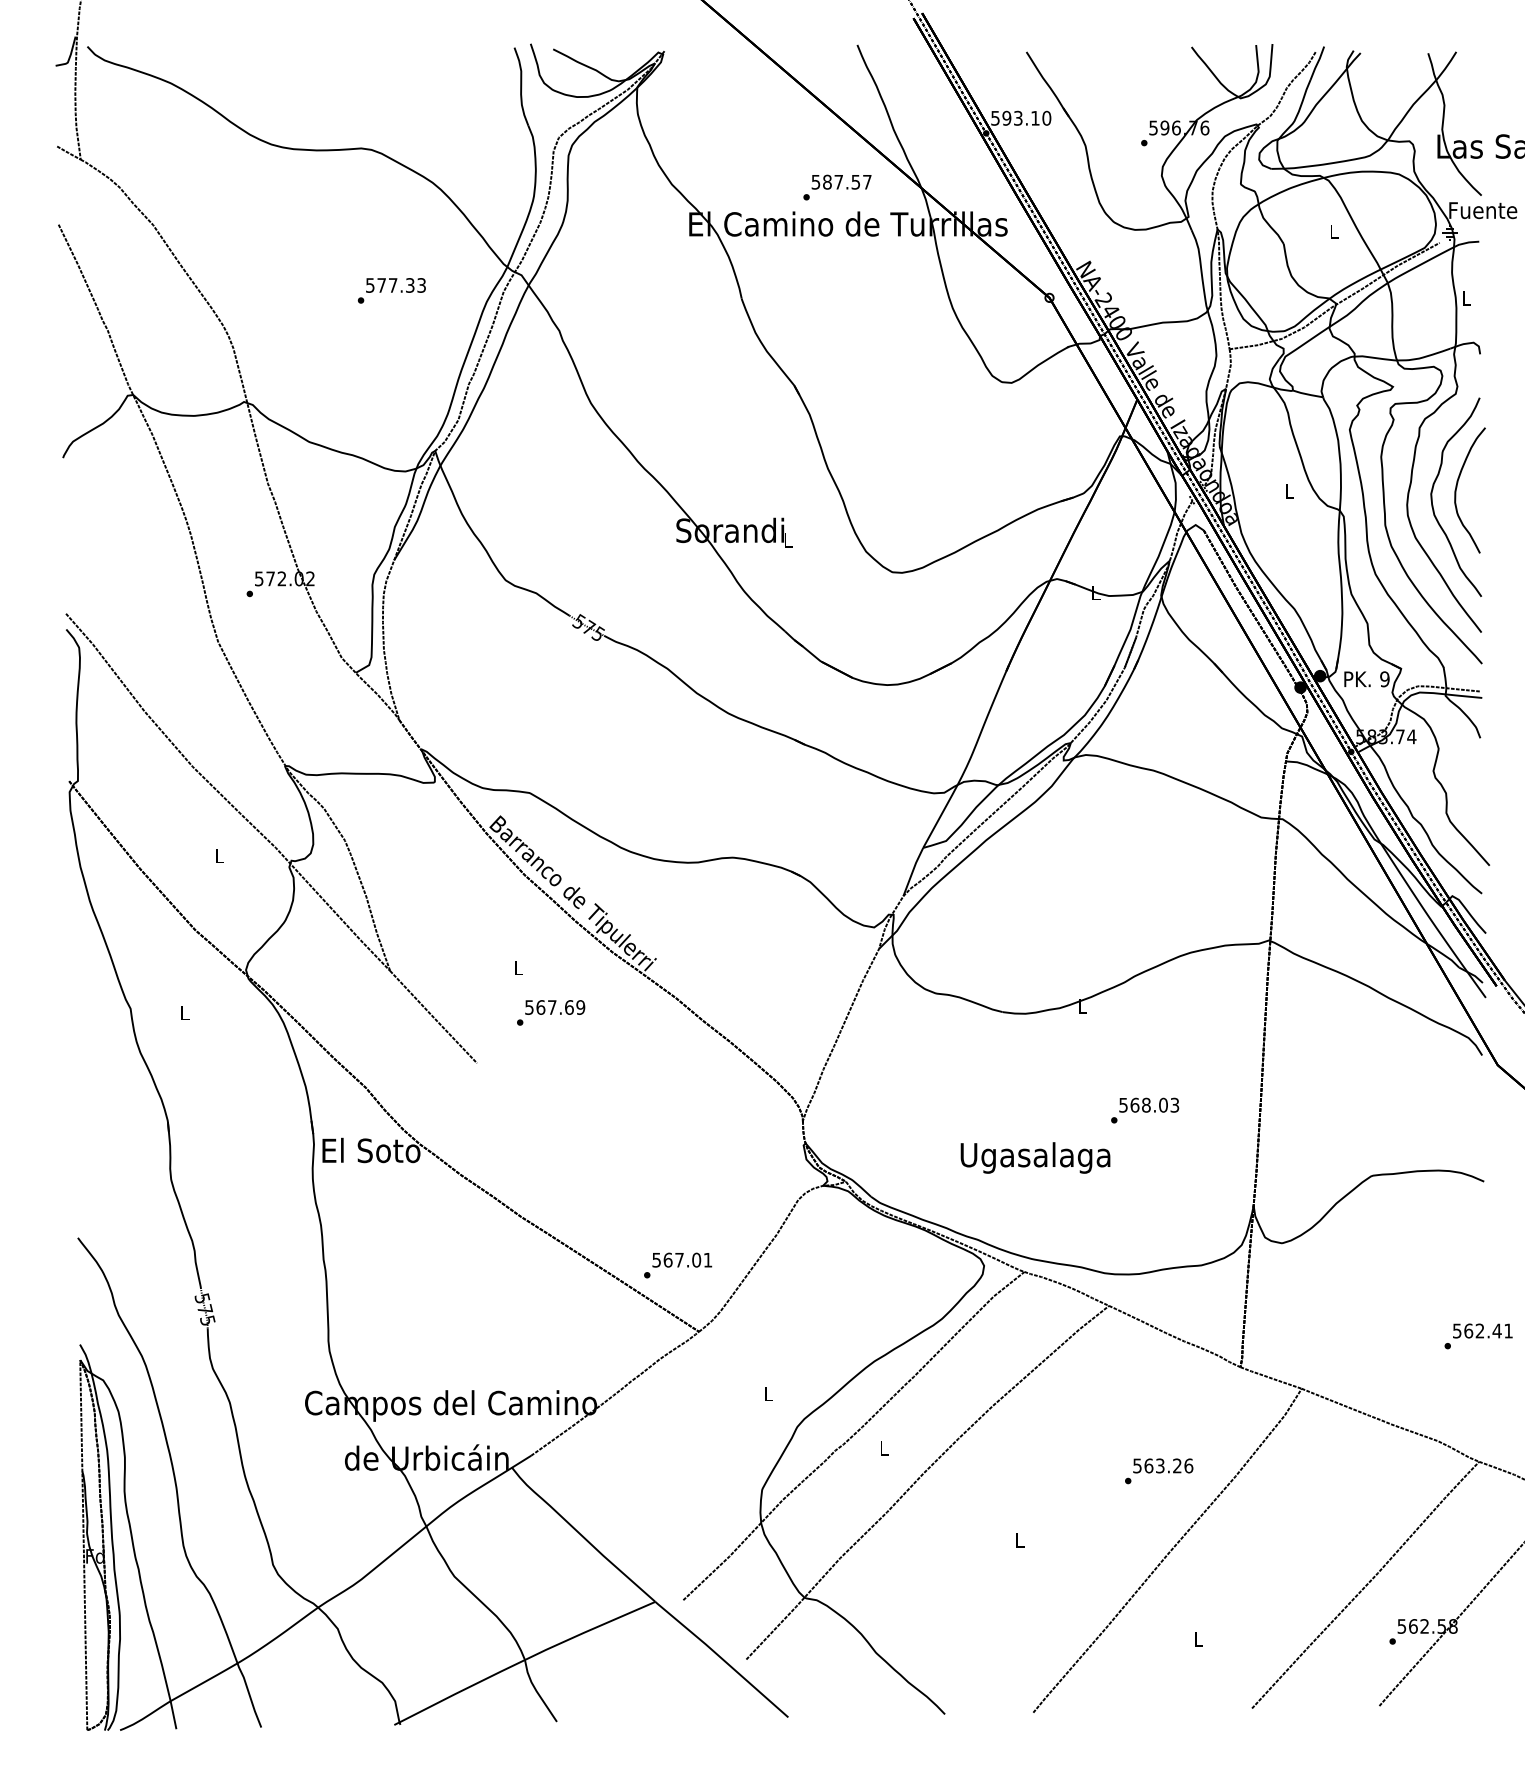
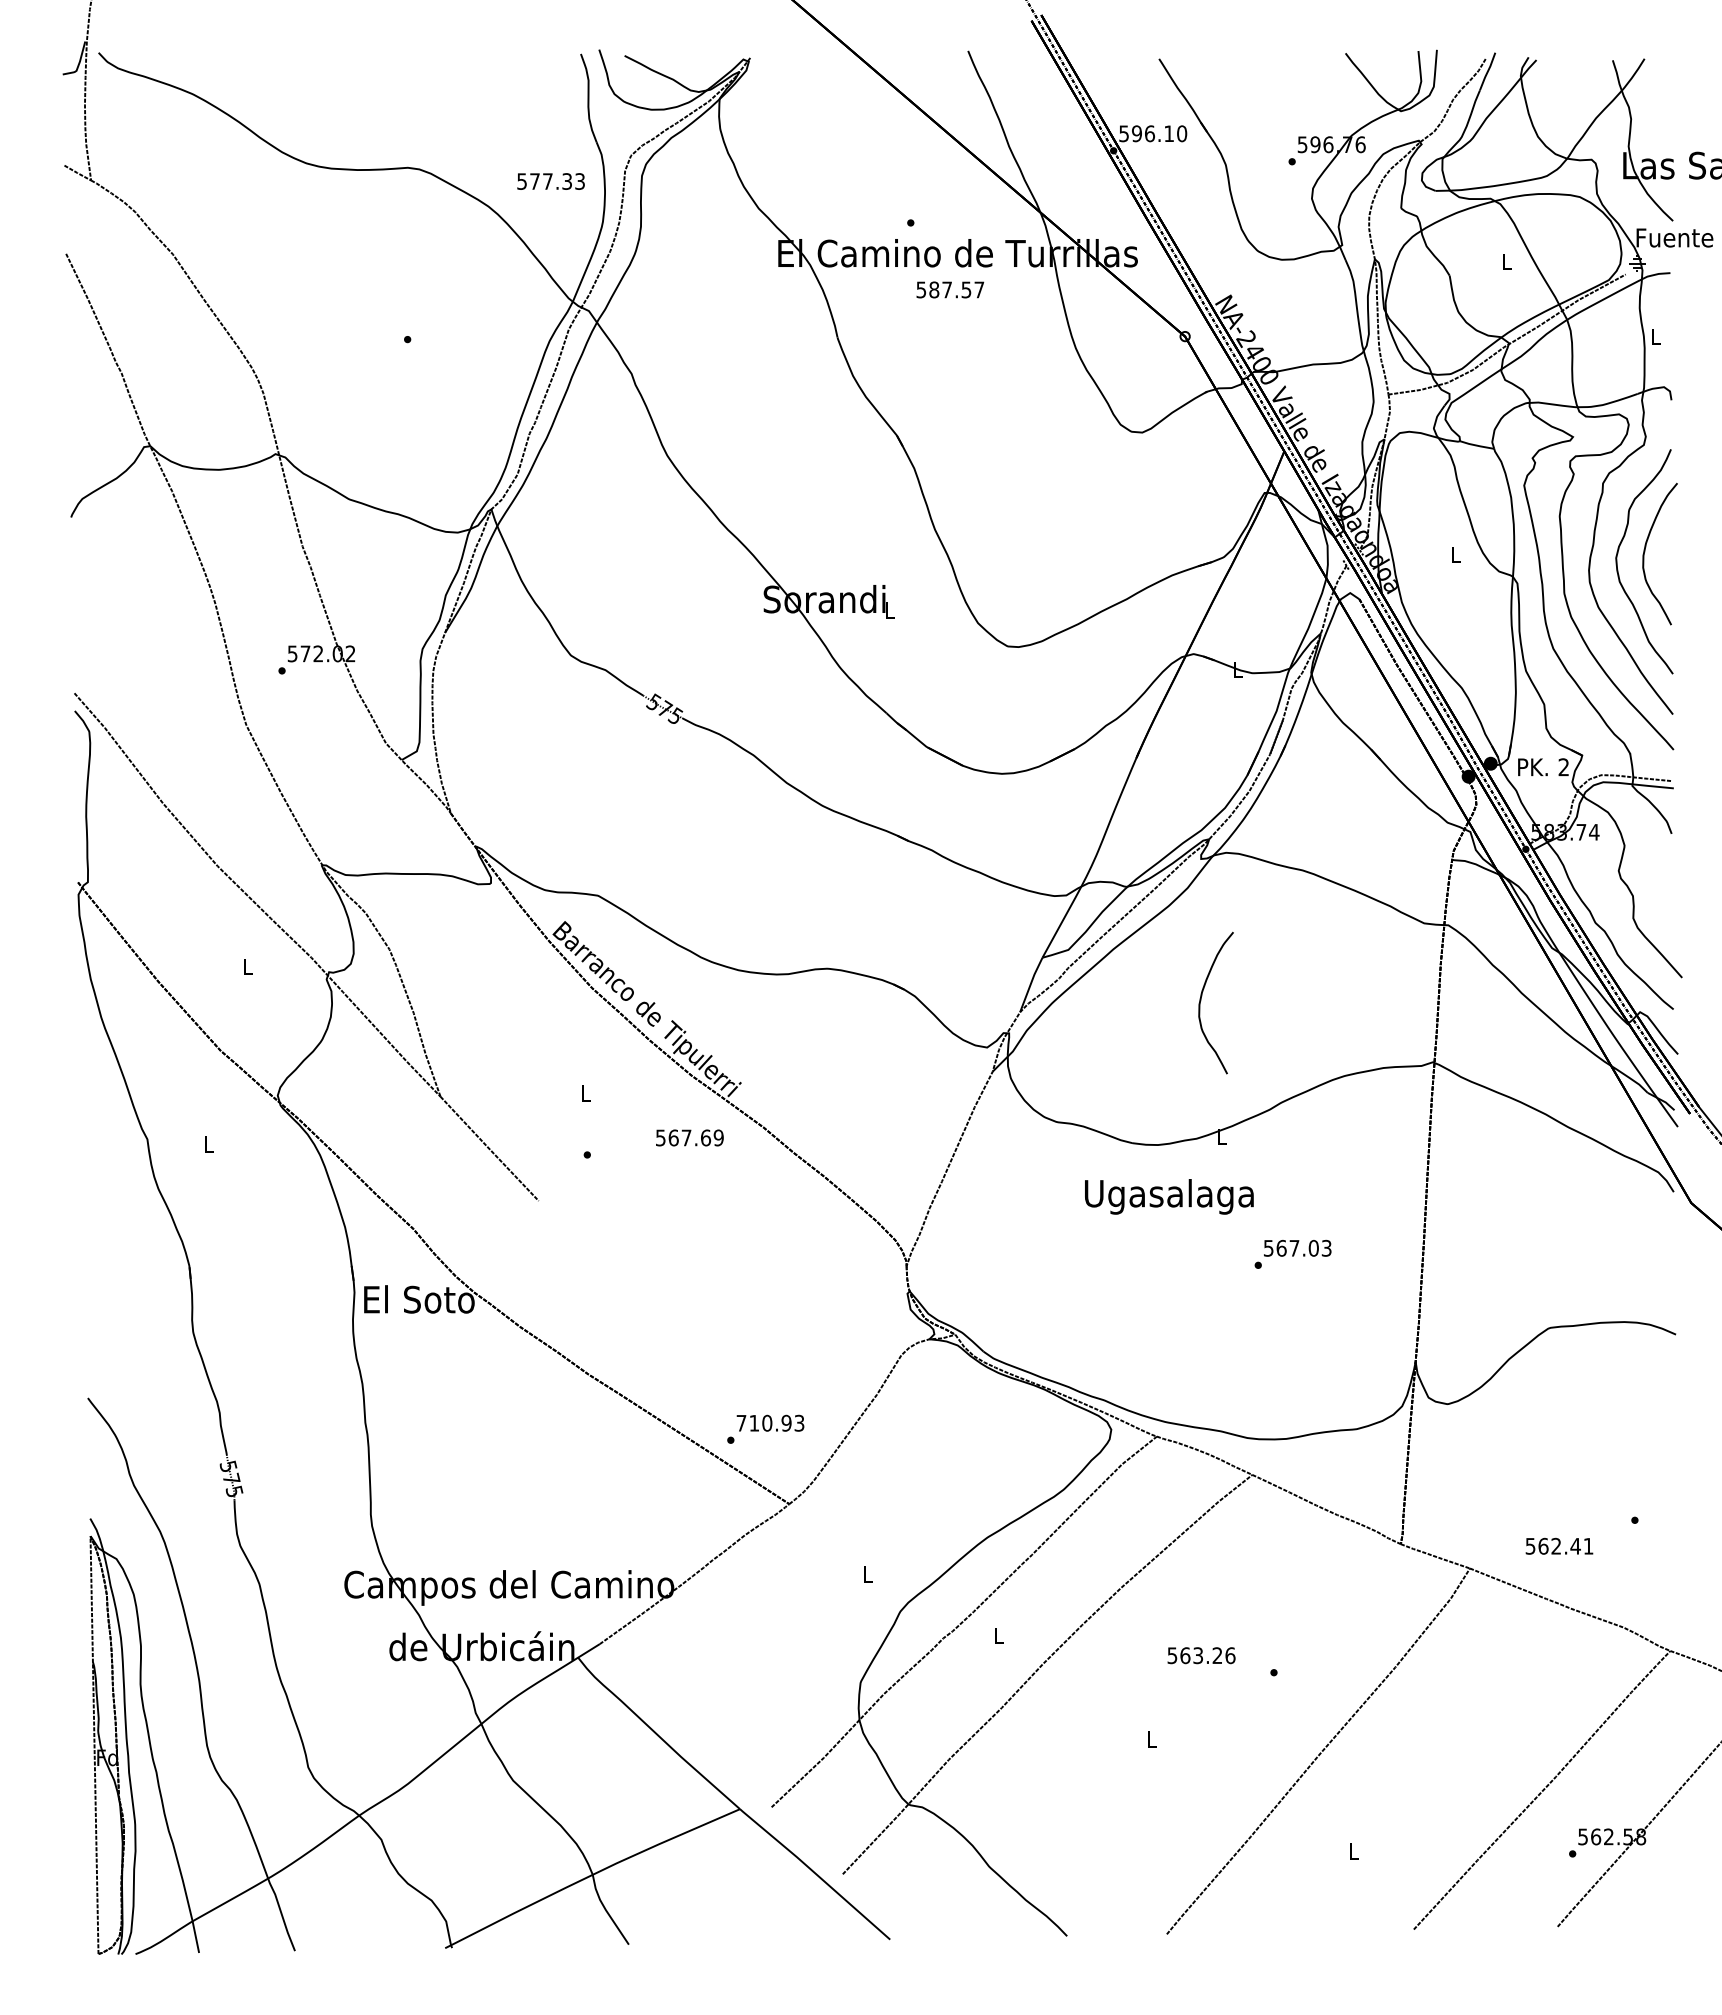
text: (1018, 118) -> (1150, 133), 593.10 -> 596.10
text: (841, 181) -> (950, 289), moved
text: (395, 285) -> (550, 181), moved
text: (1384, 679) -> (1563, 767), 9 -> 2
curve: (1064, 885) -> (1201, 1000), added
text: (554, 1007) -> (689, 1137), moved
text: (1146, 1104) -> (1294, 1247), 568.03 -> 567.03
text: (1035, 1157) -> (1169, 1196), moved
text: (682, 1259) -> (770, 1422), 567.01 -> 710.93
text: (1482, 1330) -> (1559, 1545), moved
text: (1163, 1465) -> (1201, 1655), moved

